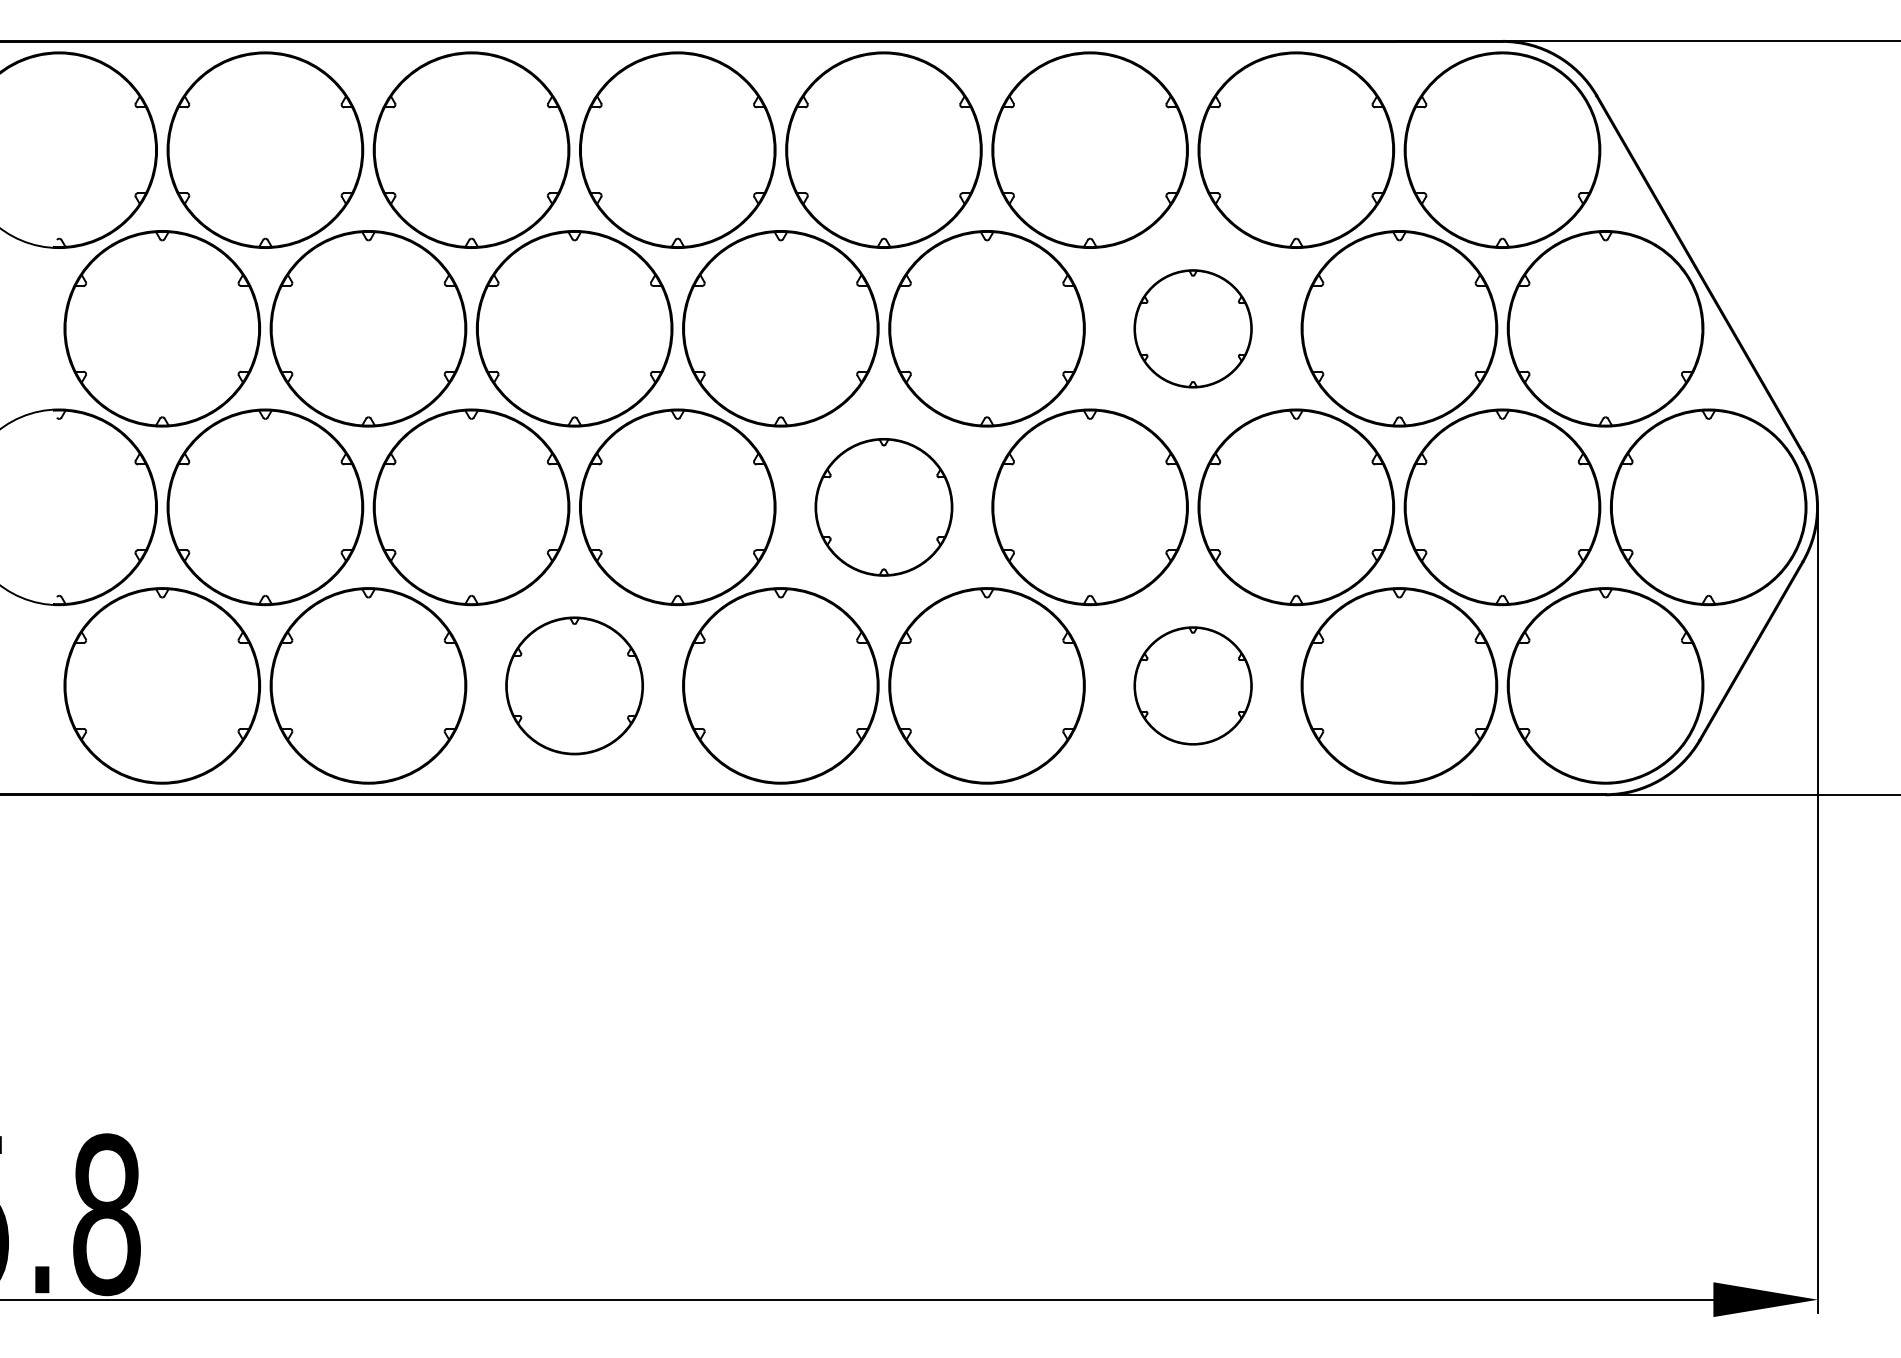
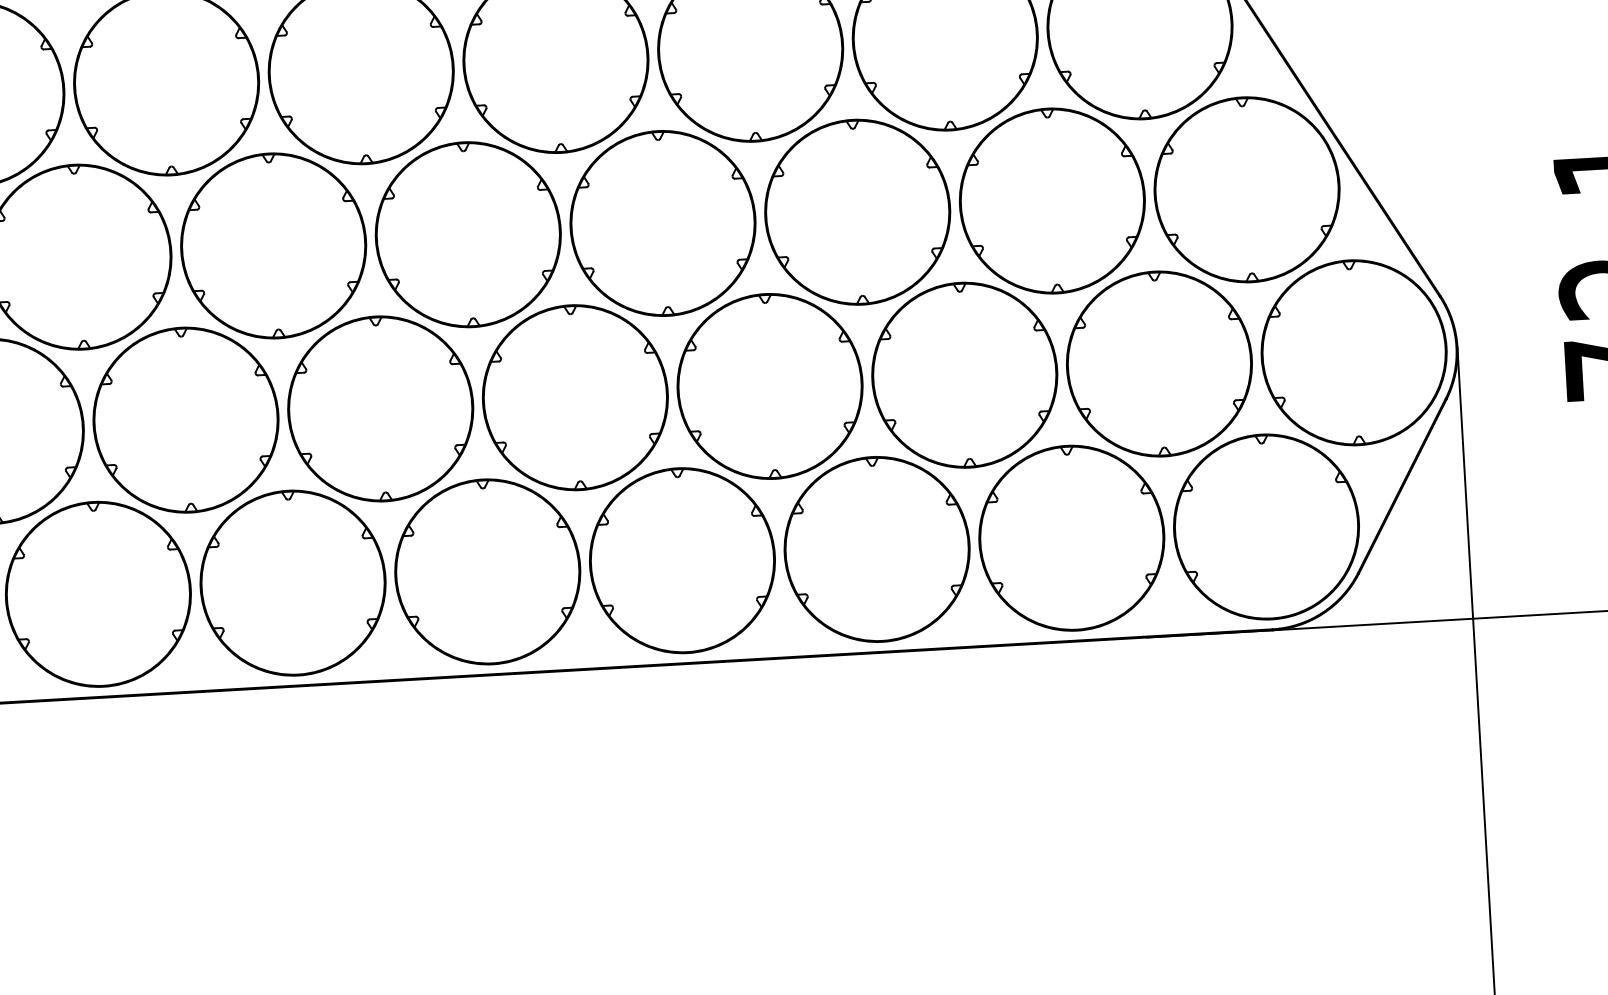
part: (1192, 328) -> (857, 212), size x1.67
part: (883, 507) -> (574, 397), size x1.43
part: (574, 685) -> (292, 582), size x1.43
part: (1192, 685) -> (876, 549), size x1.67

